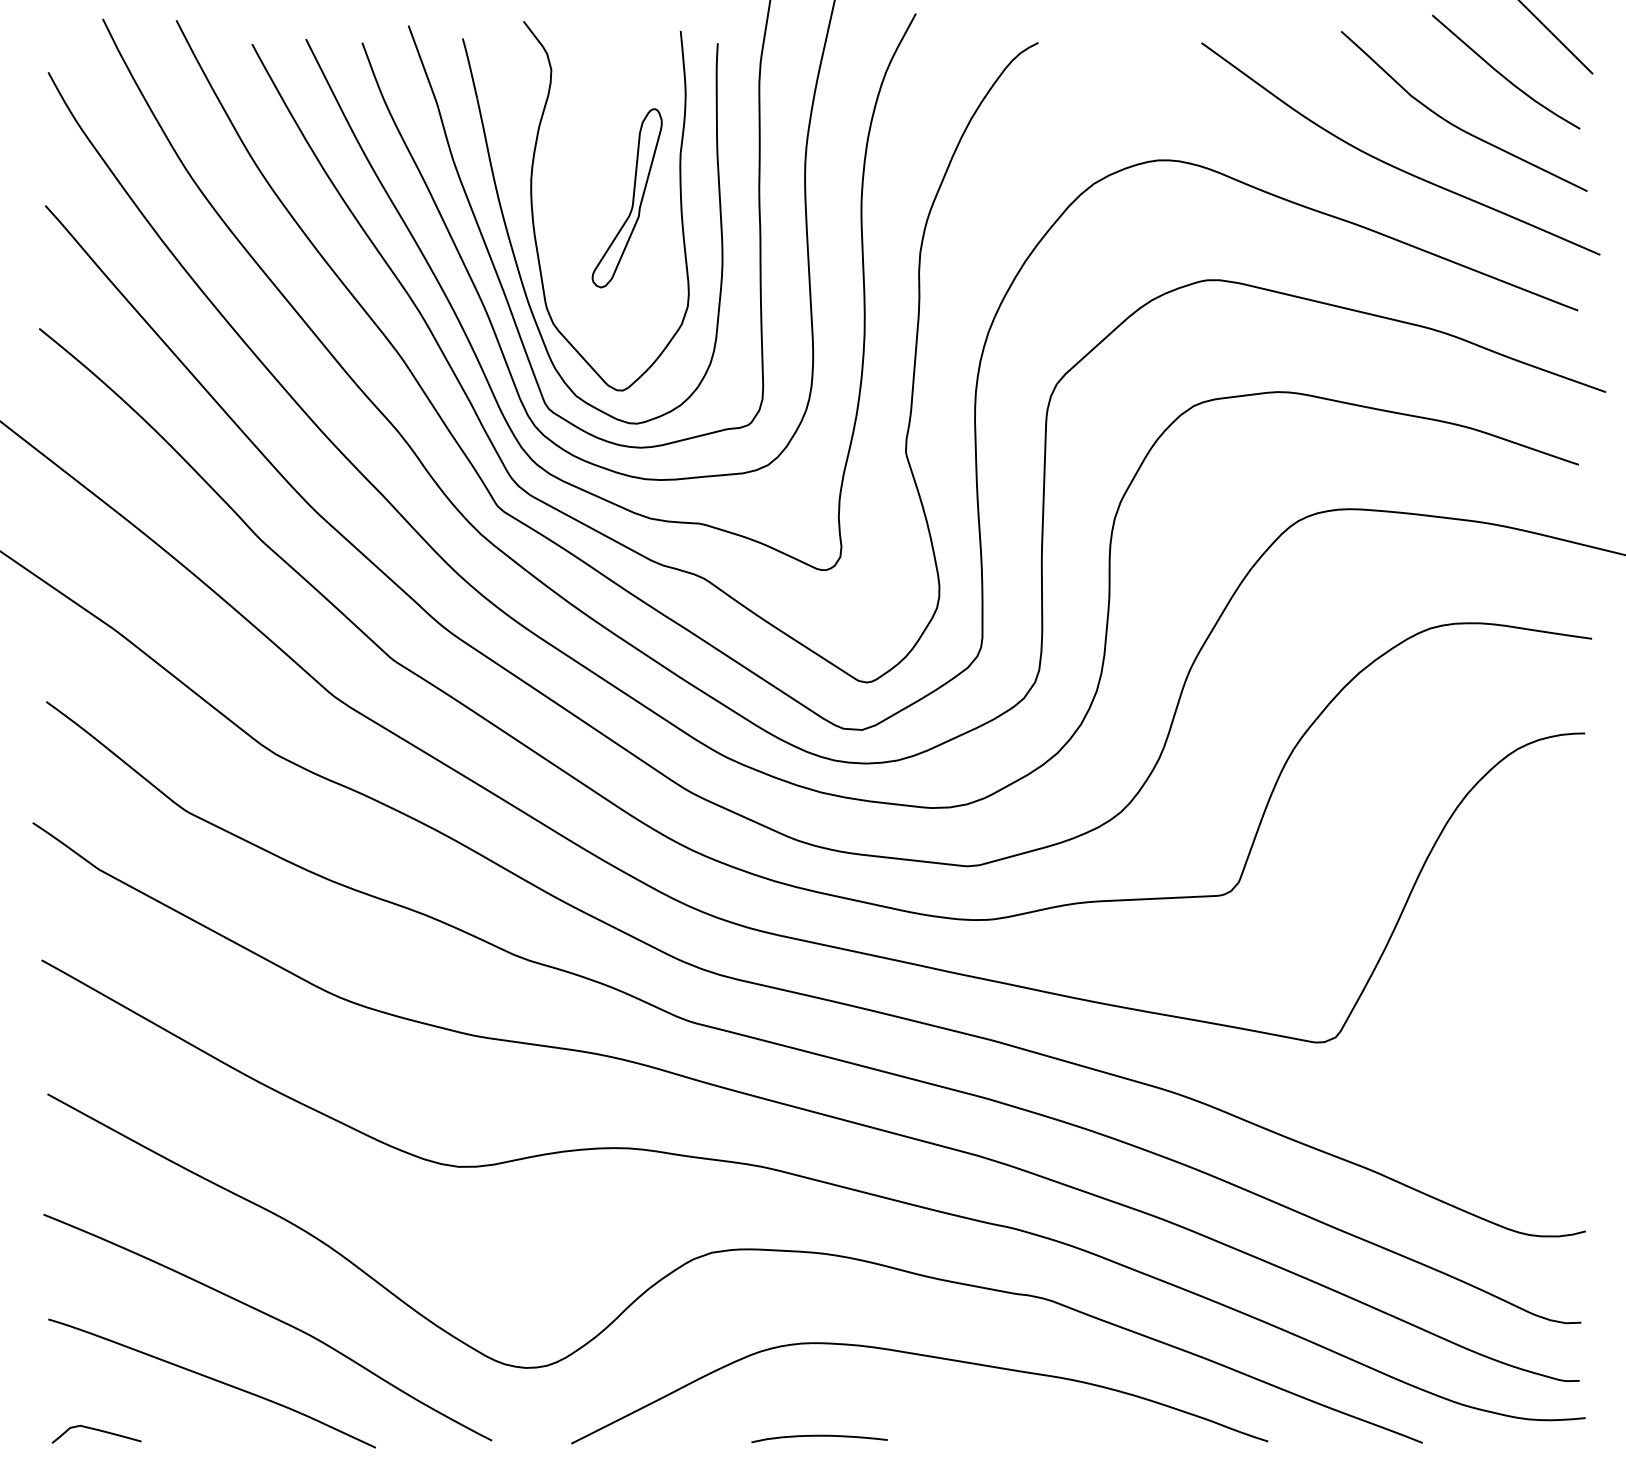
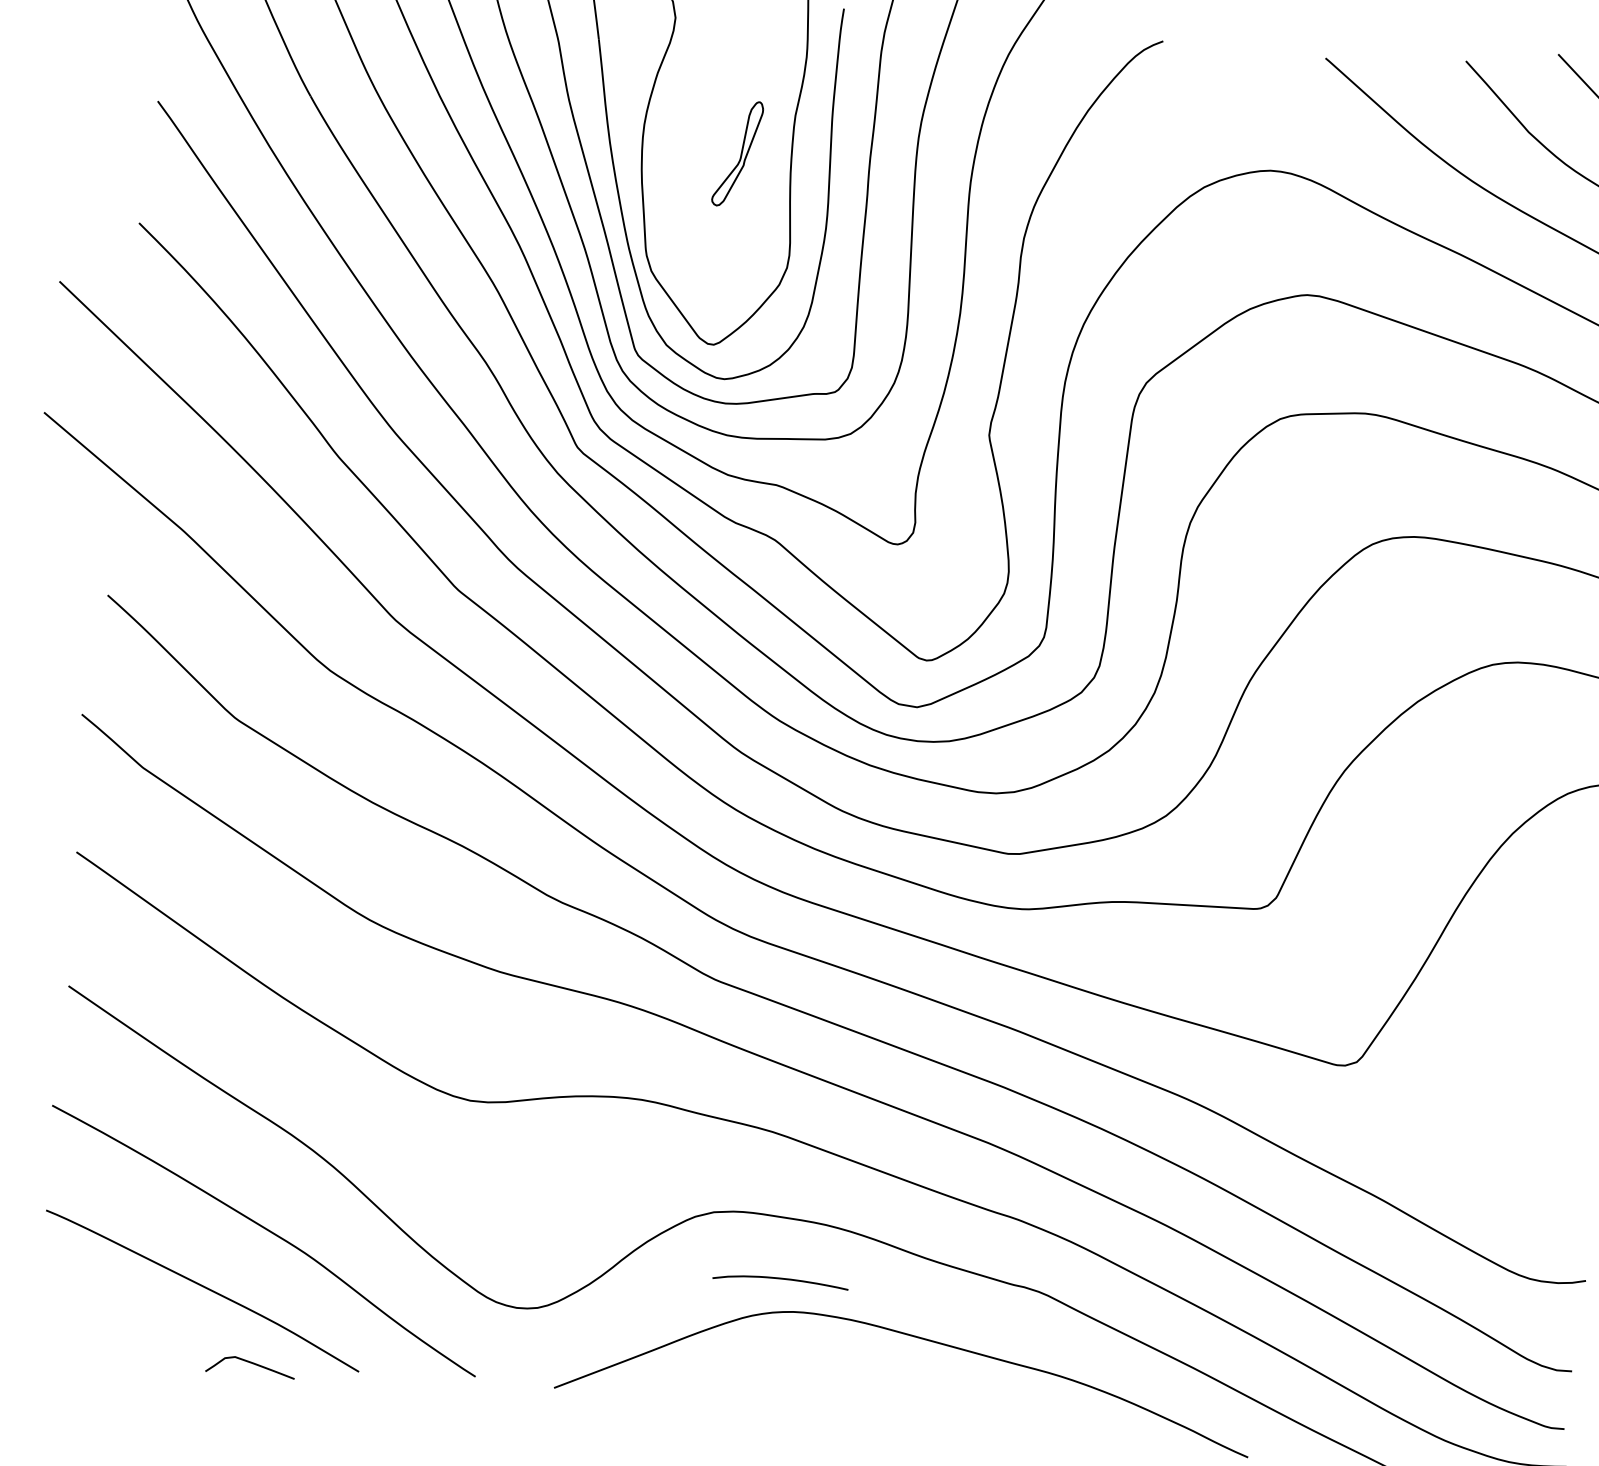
part: (626, 198) -> (737, 153), size x0.6
curve: (96, 1430) -> (250, 1363), moved
curve: (819, 1436) -> (780, 1279), moved

